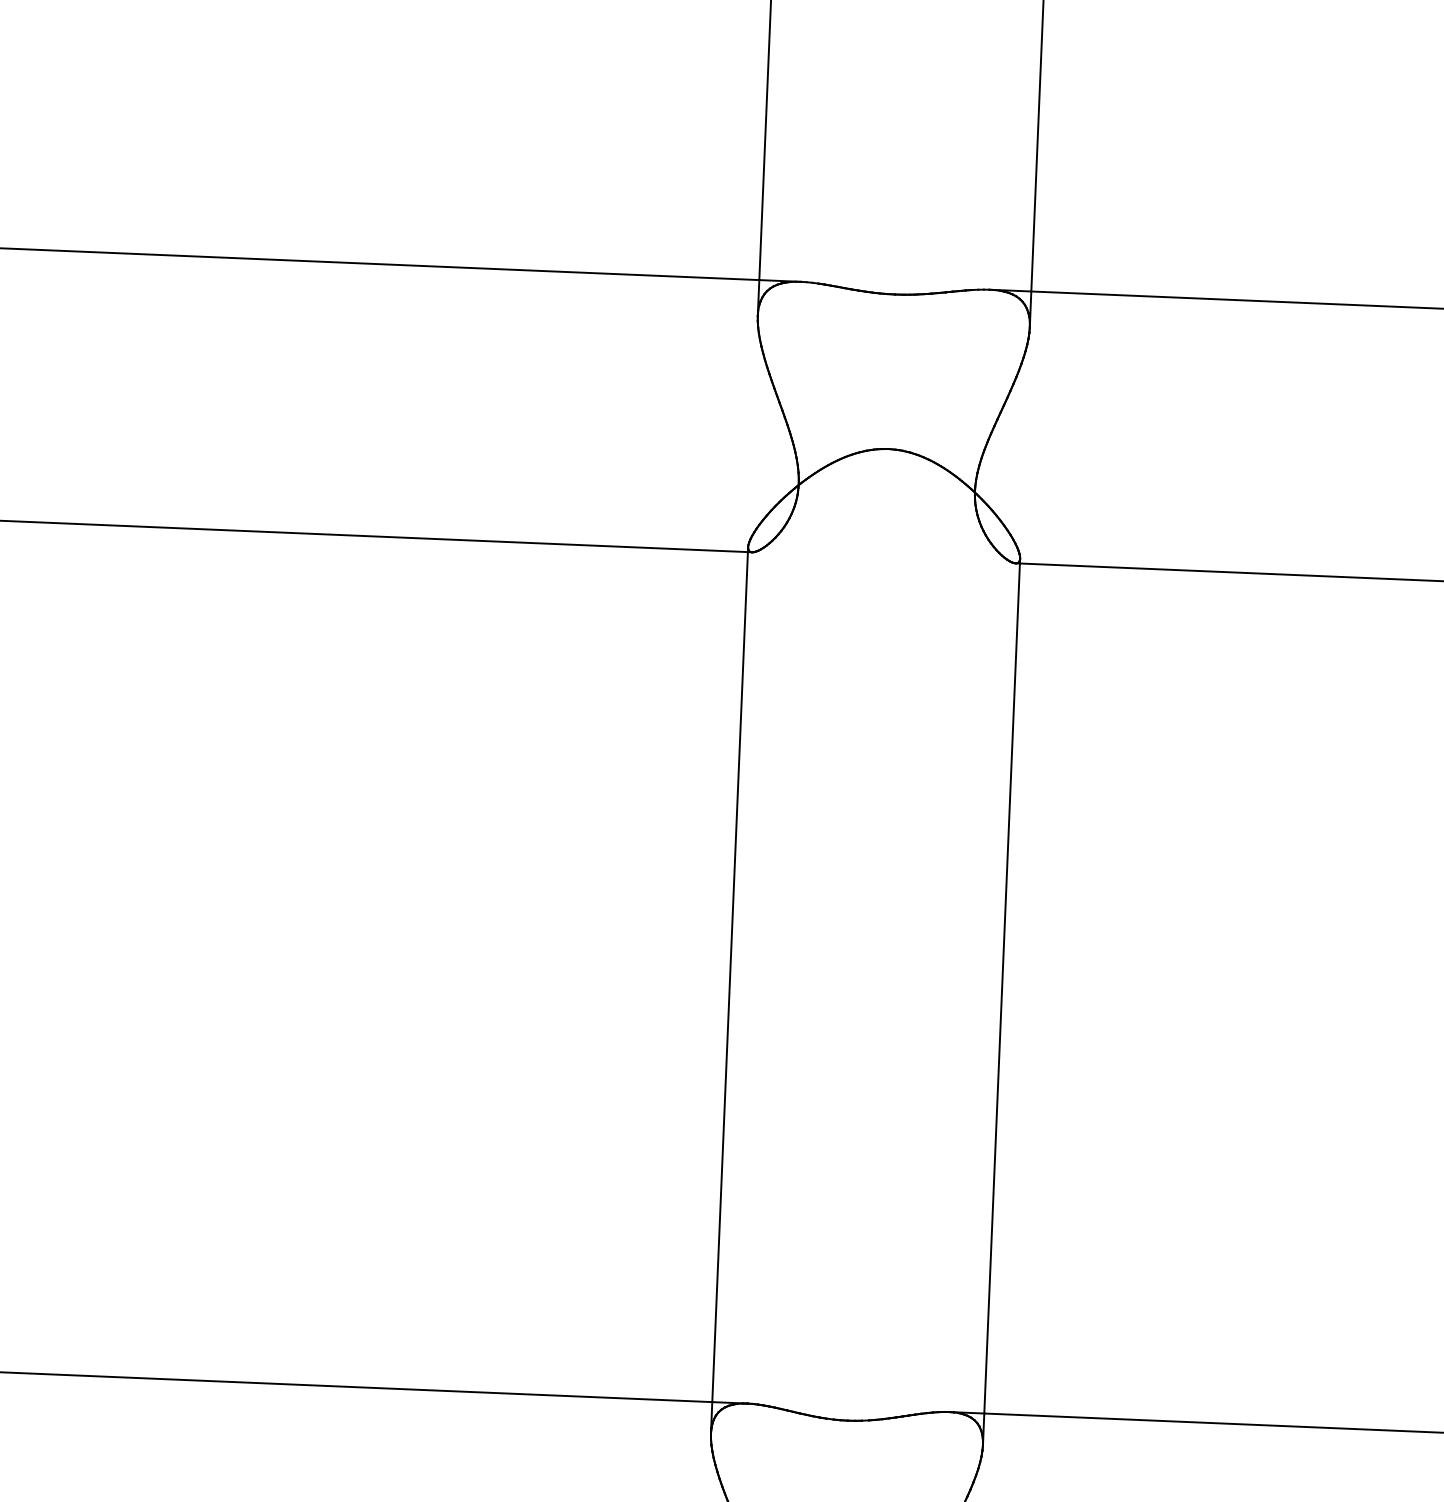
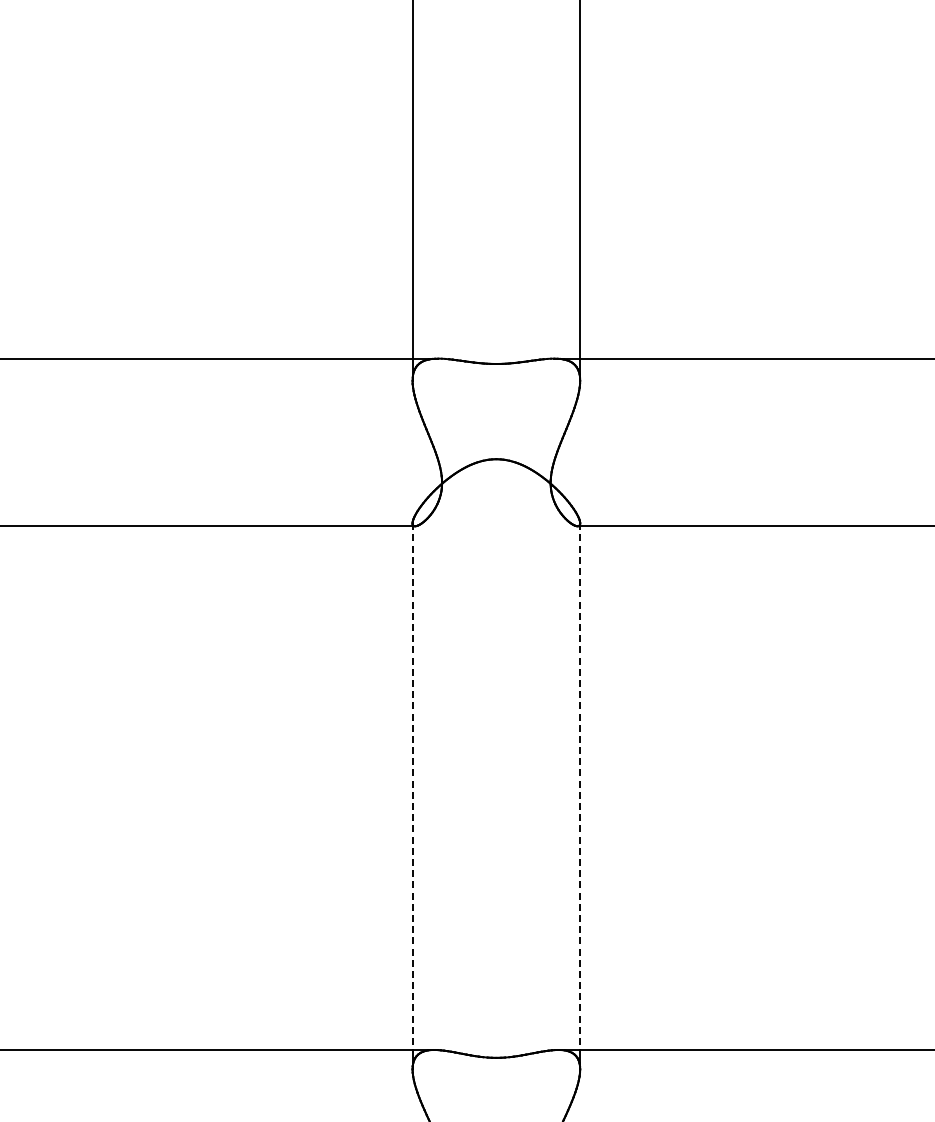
line: (730, 976) -> (412, 787), solid -> dashed
line: (1002, 987) -> (580, 787), solid -> dashed

